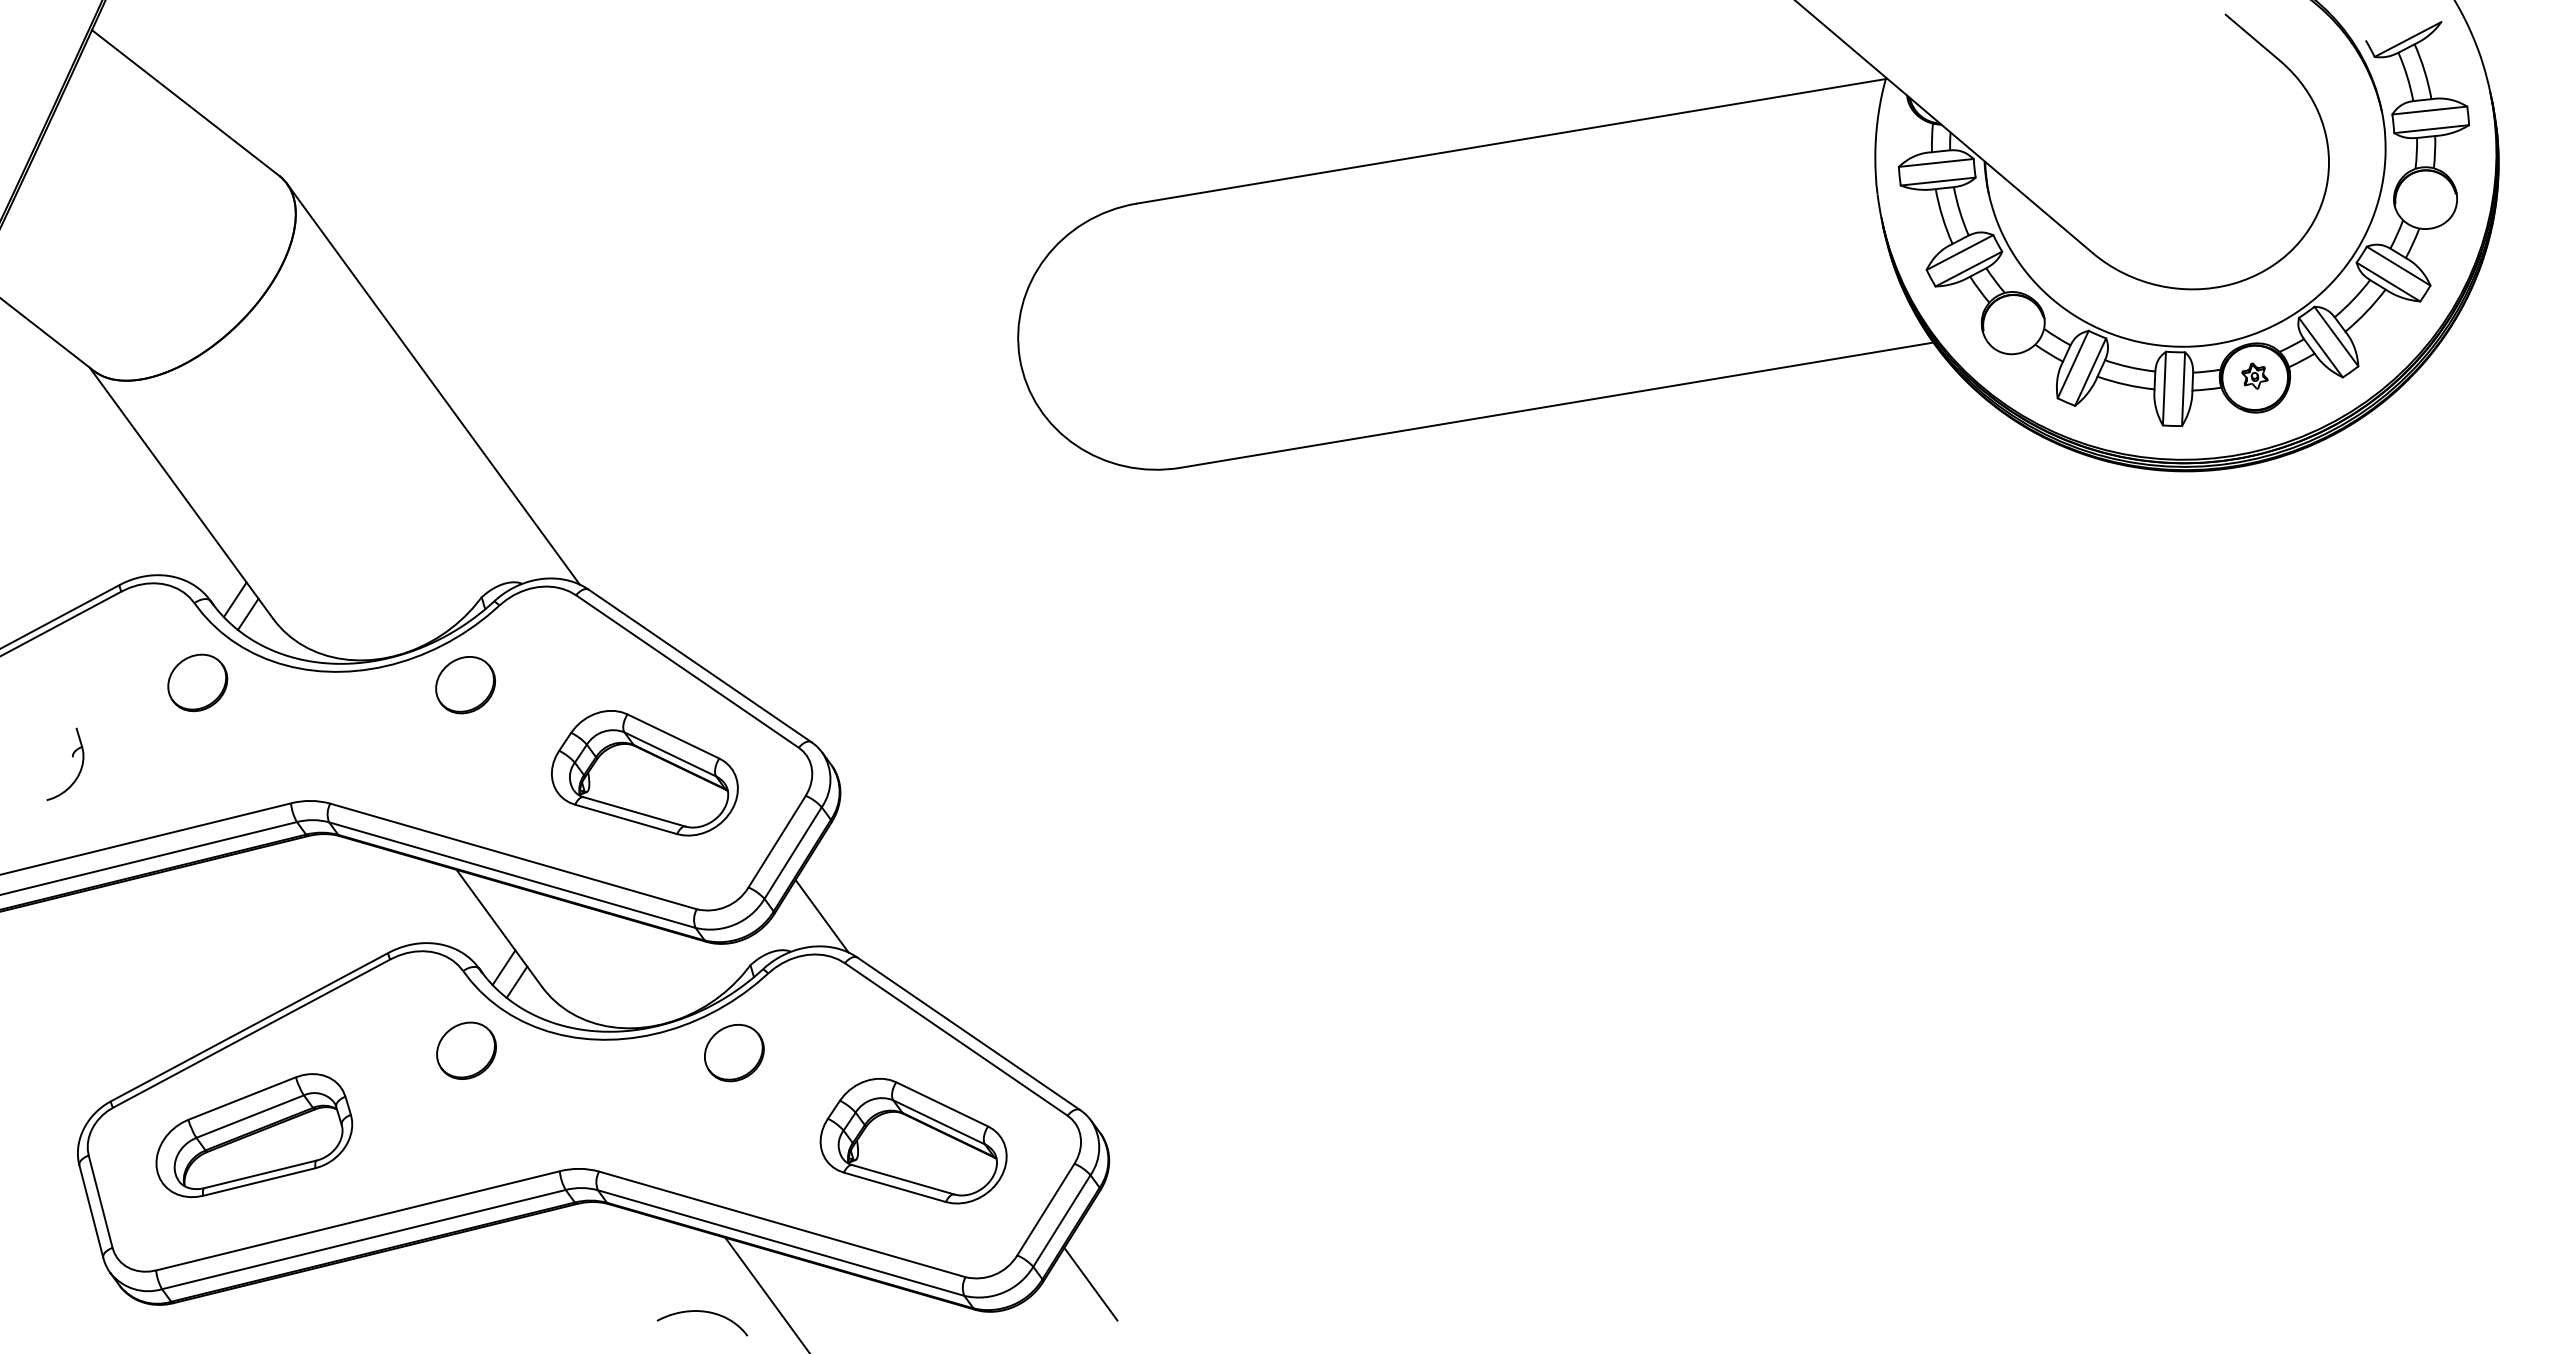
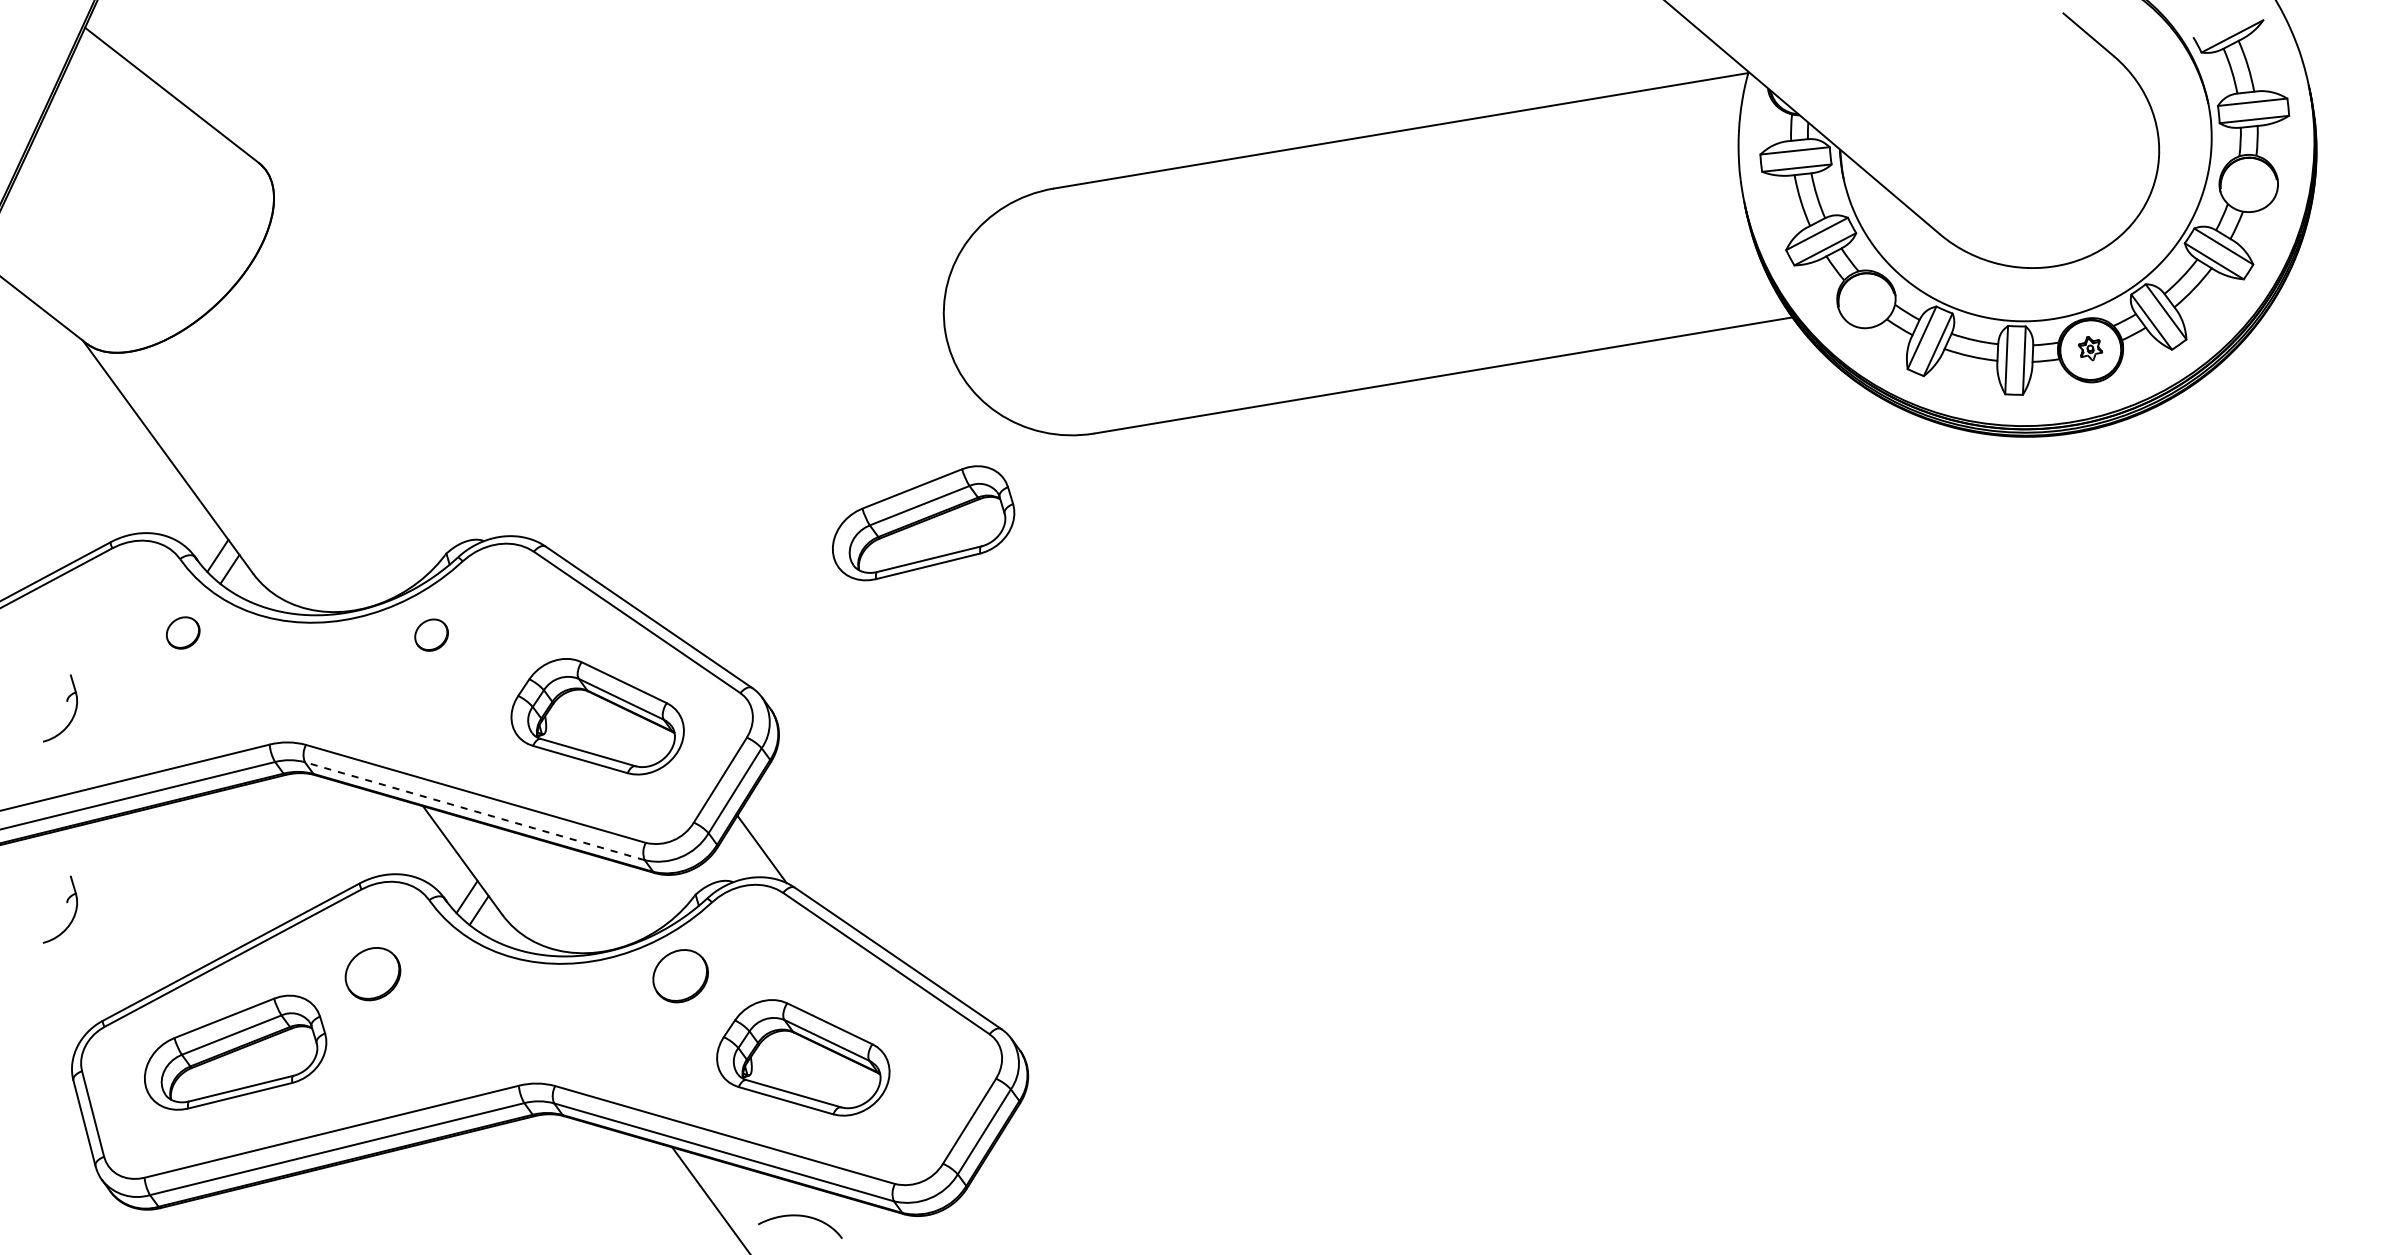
line: (433, 383) -> (401, 355), removed
part: (996, 564) -> (923, 523), added
part: (197, 682) -> (182, 632), size x0.6
part: (465, 685) -> (431, 635), size x0.6
line: (512, 875) -> (474, 811), solid -> dashed
part: (72, 974) -> (66, 903), added
part: (466, 1050) -> (372, 973), moved
part: (913, 1141) -> (803, 1058), moved
line: (1090, 1283) -> (1010, 1189), removed
curve: (702, 1312) -> (800, 1216), moved

